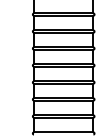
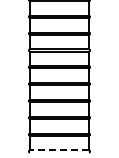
line: (63, 132) -> (59, 150), solid -> dashed

